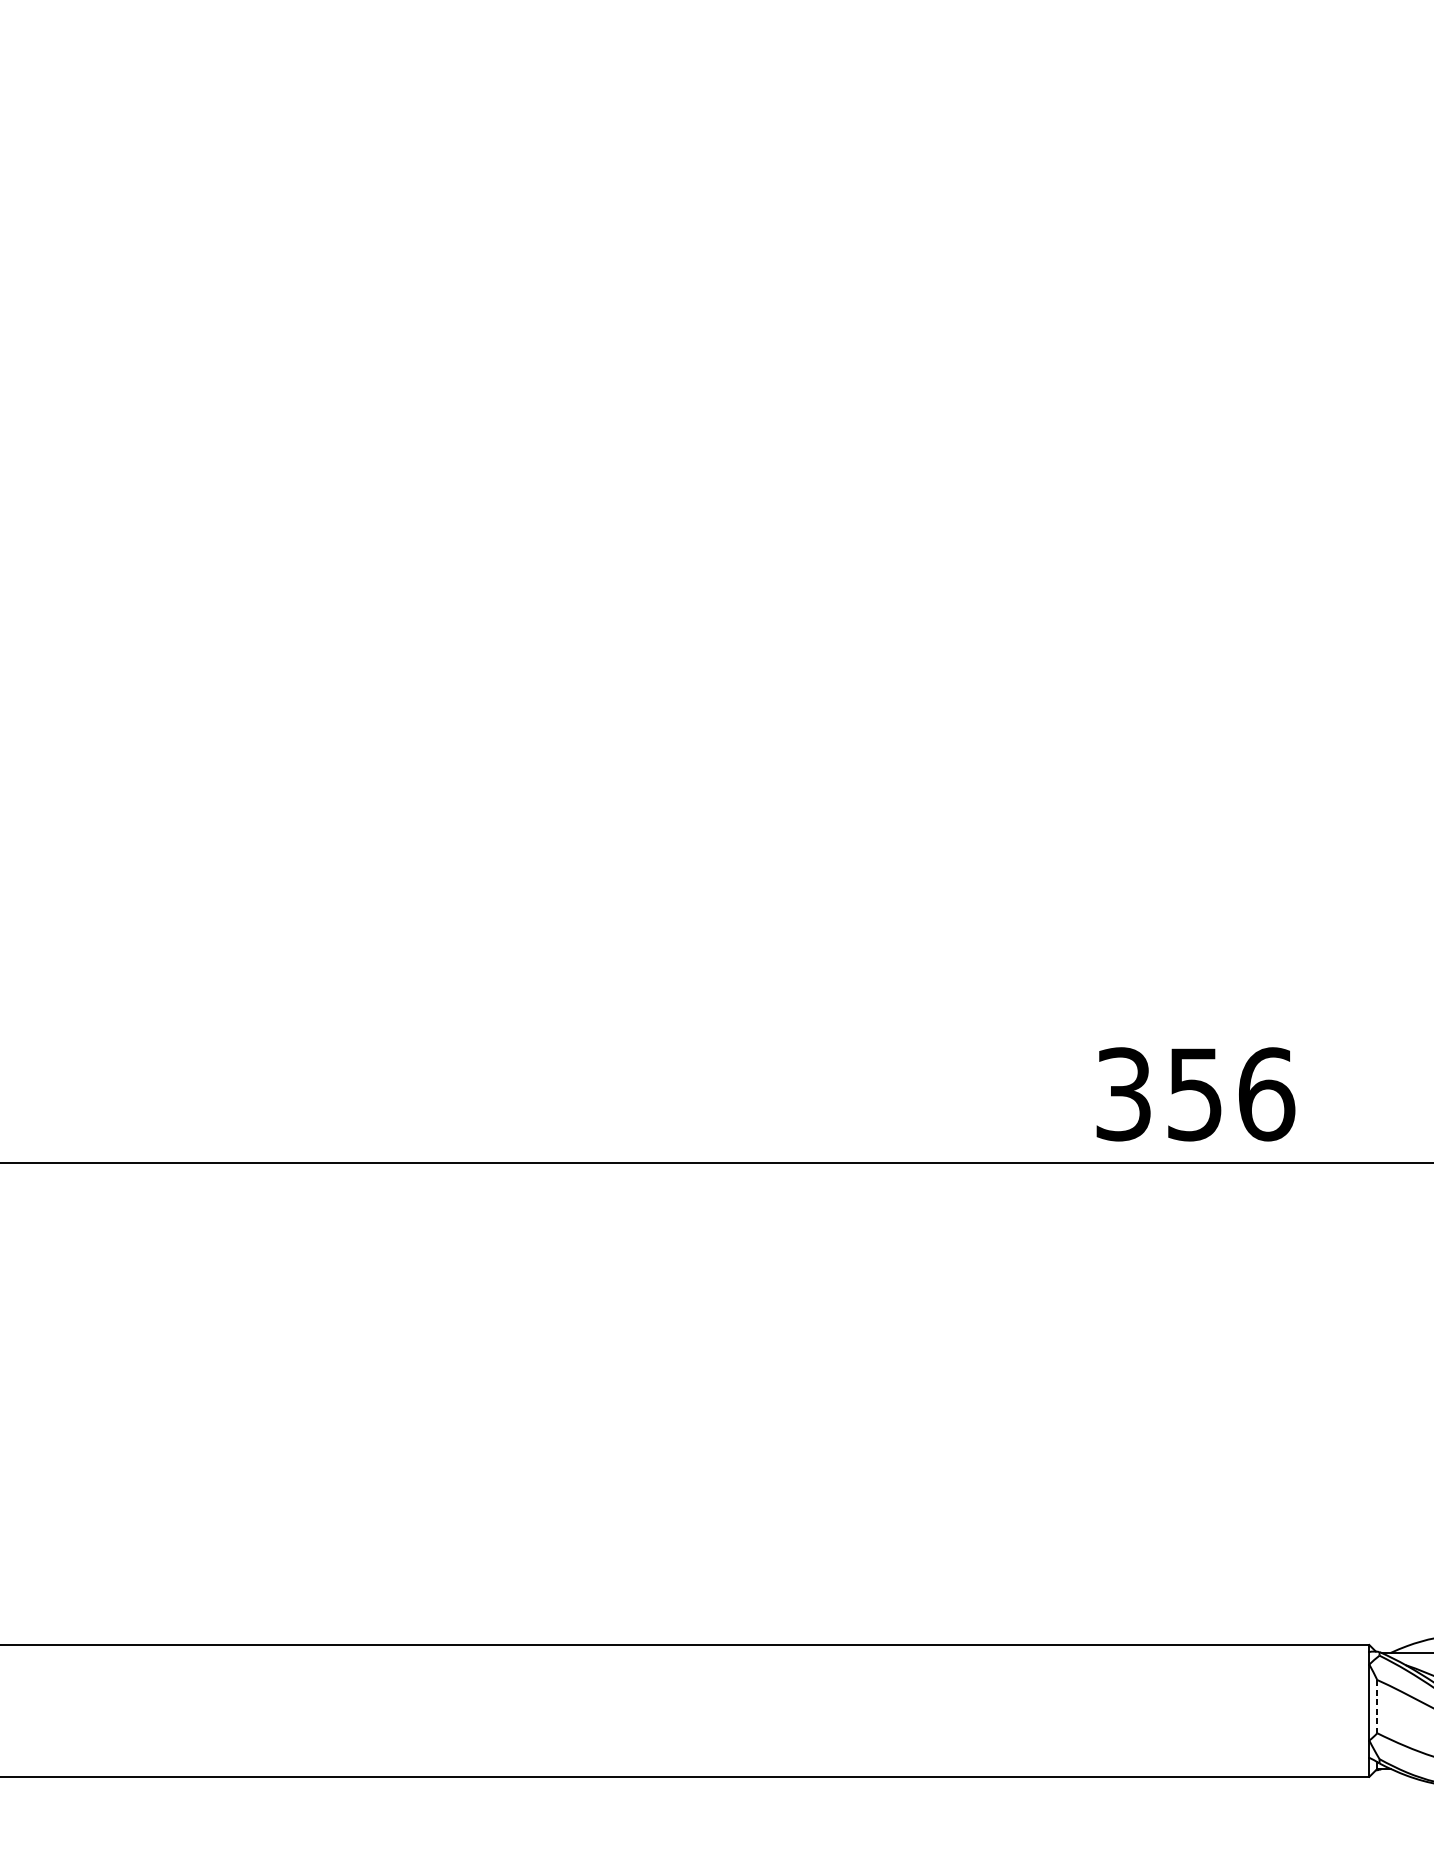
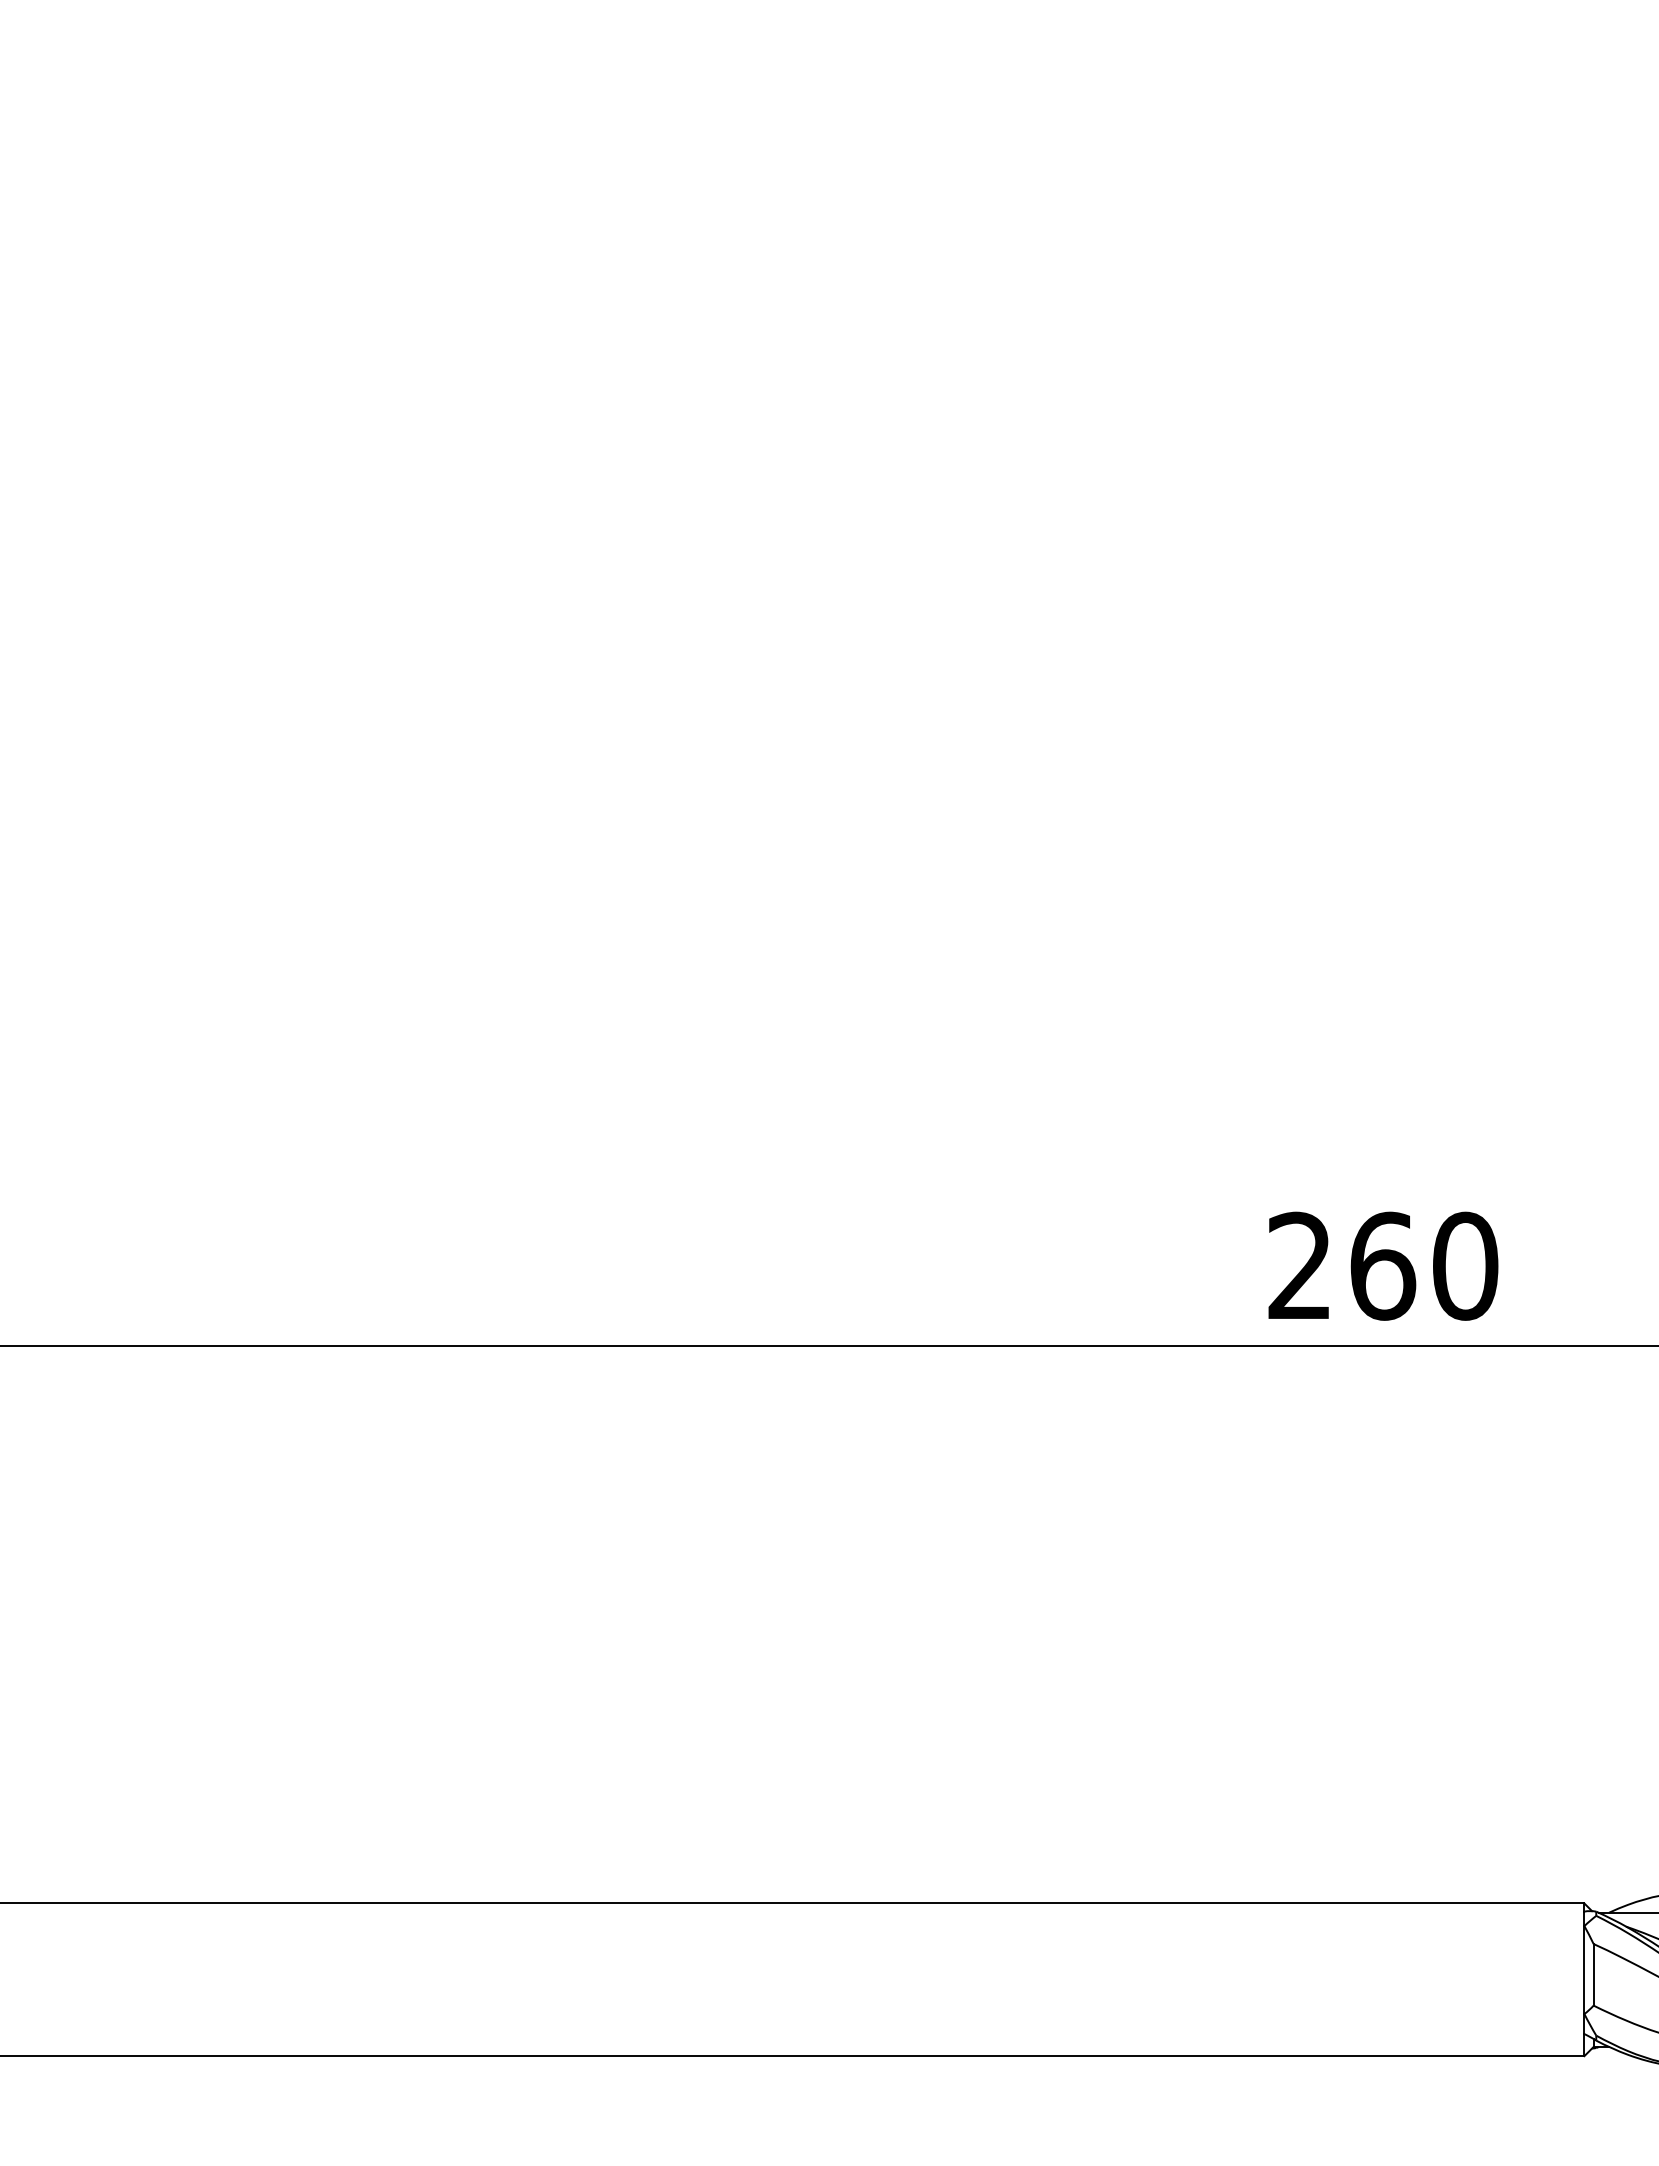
text: (1195, 1093) -> (1383, 1265), 356 -> 260
line: (1377, 1706) -> (1593, 1974), dashed -> solid

